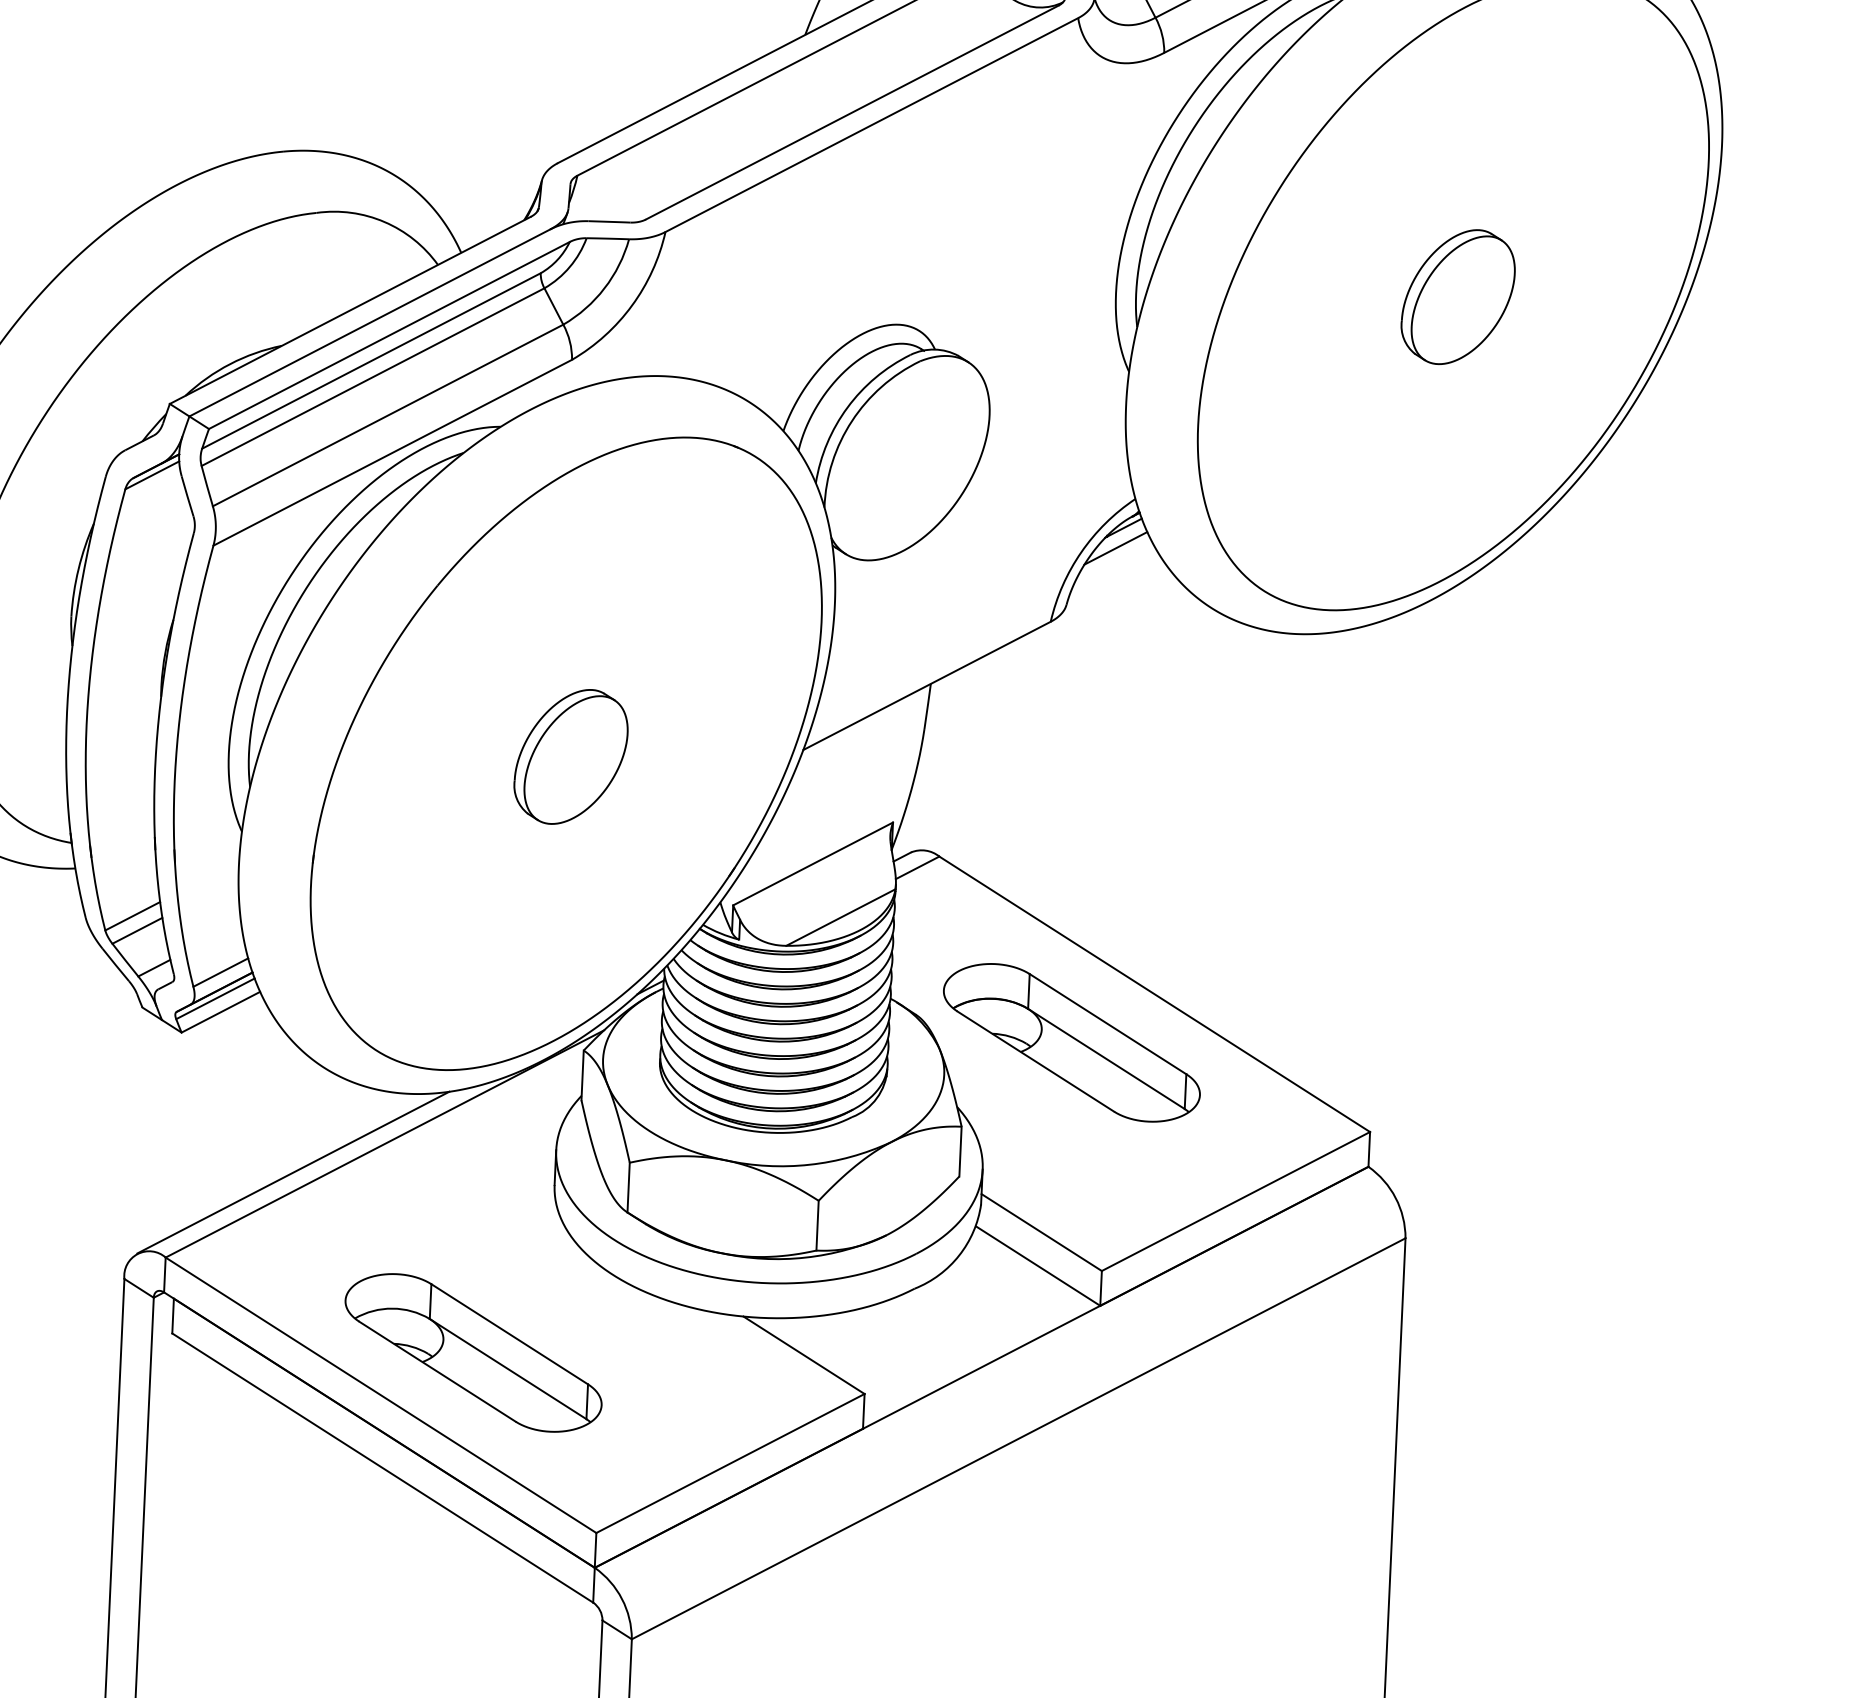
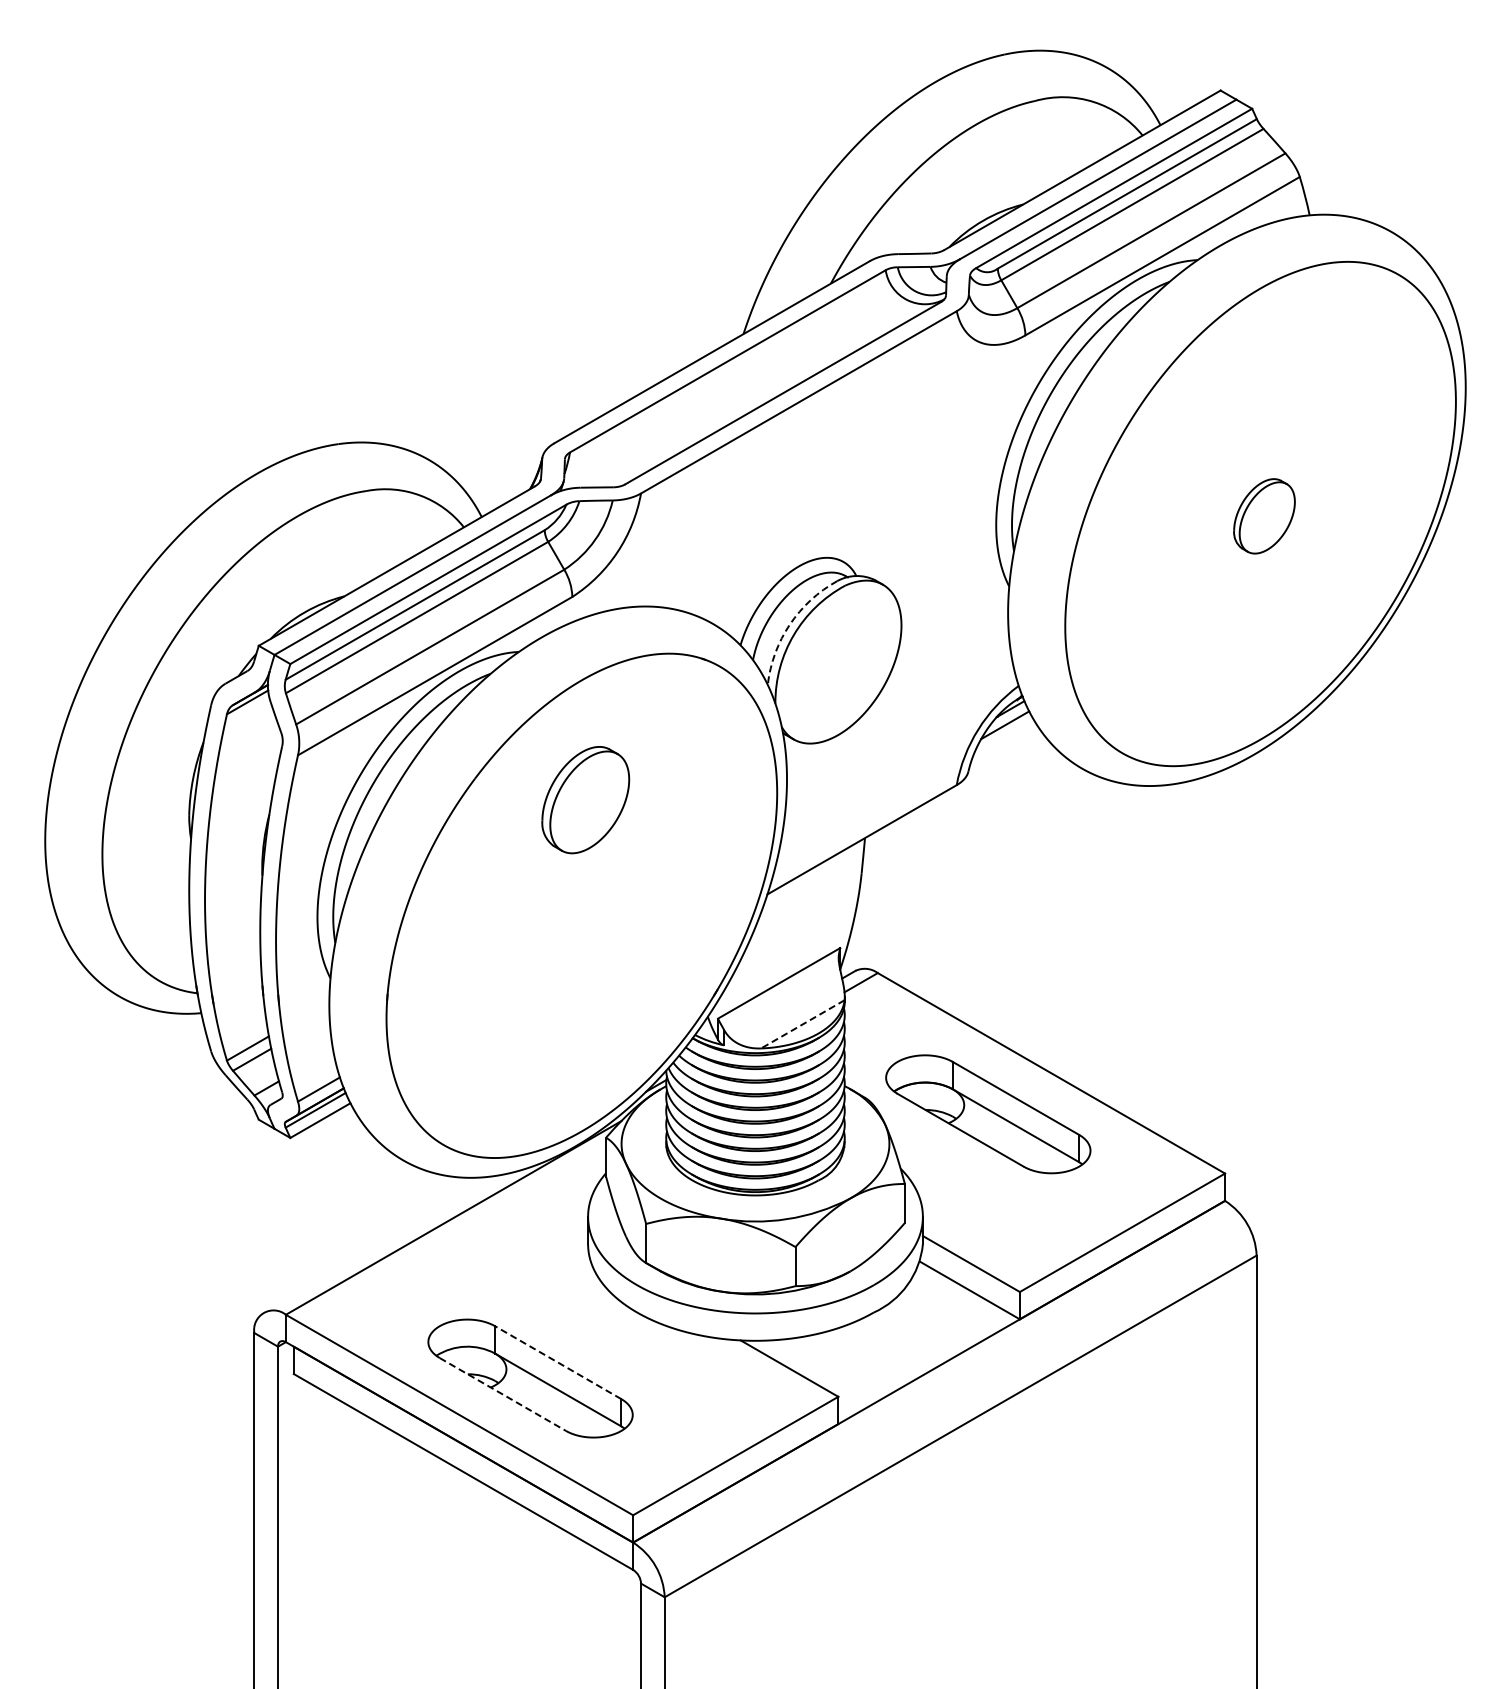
part: (1458, 297) -> (1264, 516), size x0.7
arc: (847, 407) -> (789, 624), solid -> dashed
part: (570, 757) -> (585, 800), moved
line: (840, 917) -> (802, 1024), solid -> dashed
line: (292, 1172) -> (382, 1243), removed
line: (510, 1334) -> (558, 1362), solid -> dashed
line: (436, 1371) -> (502, 1394), solid -> dashed

